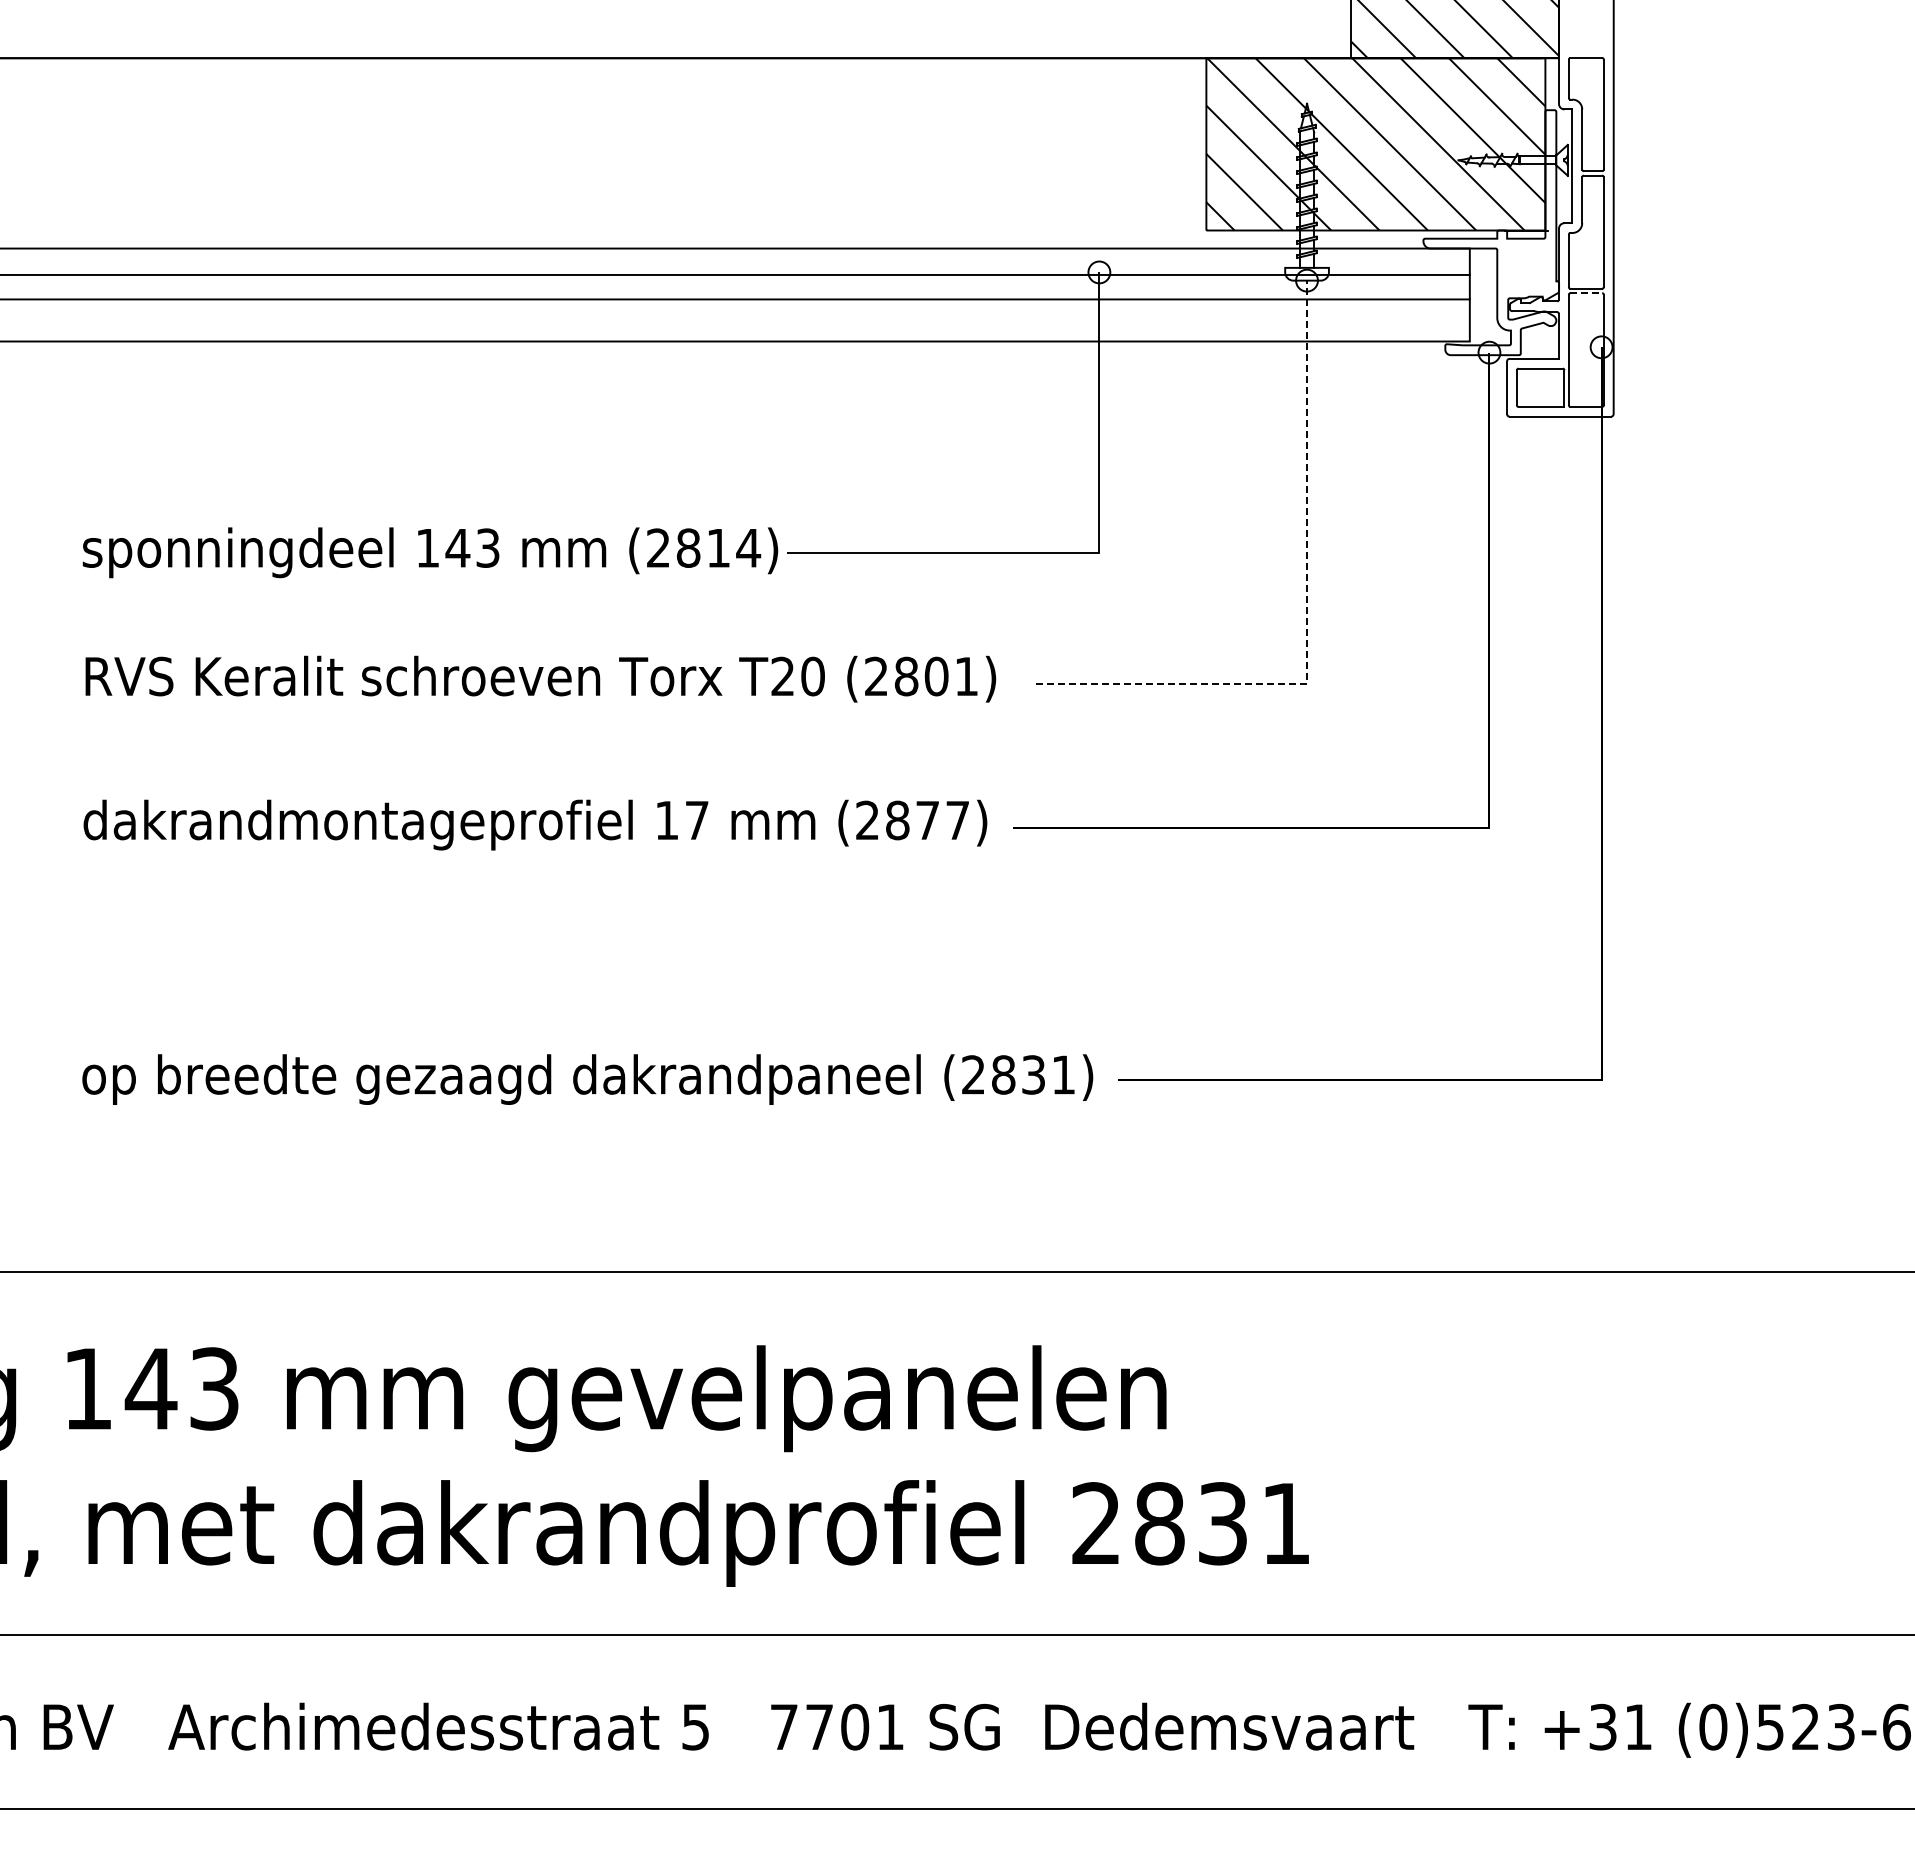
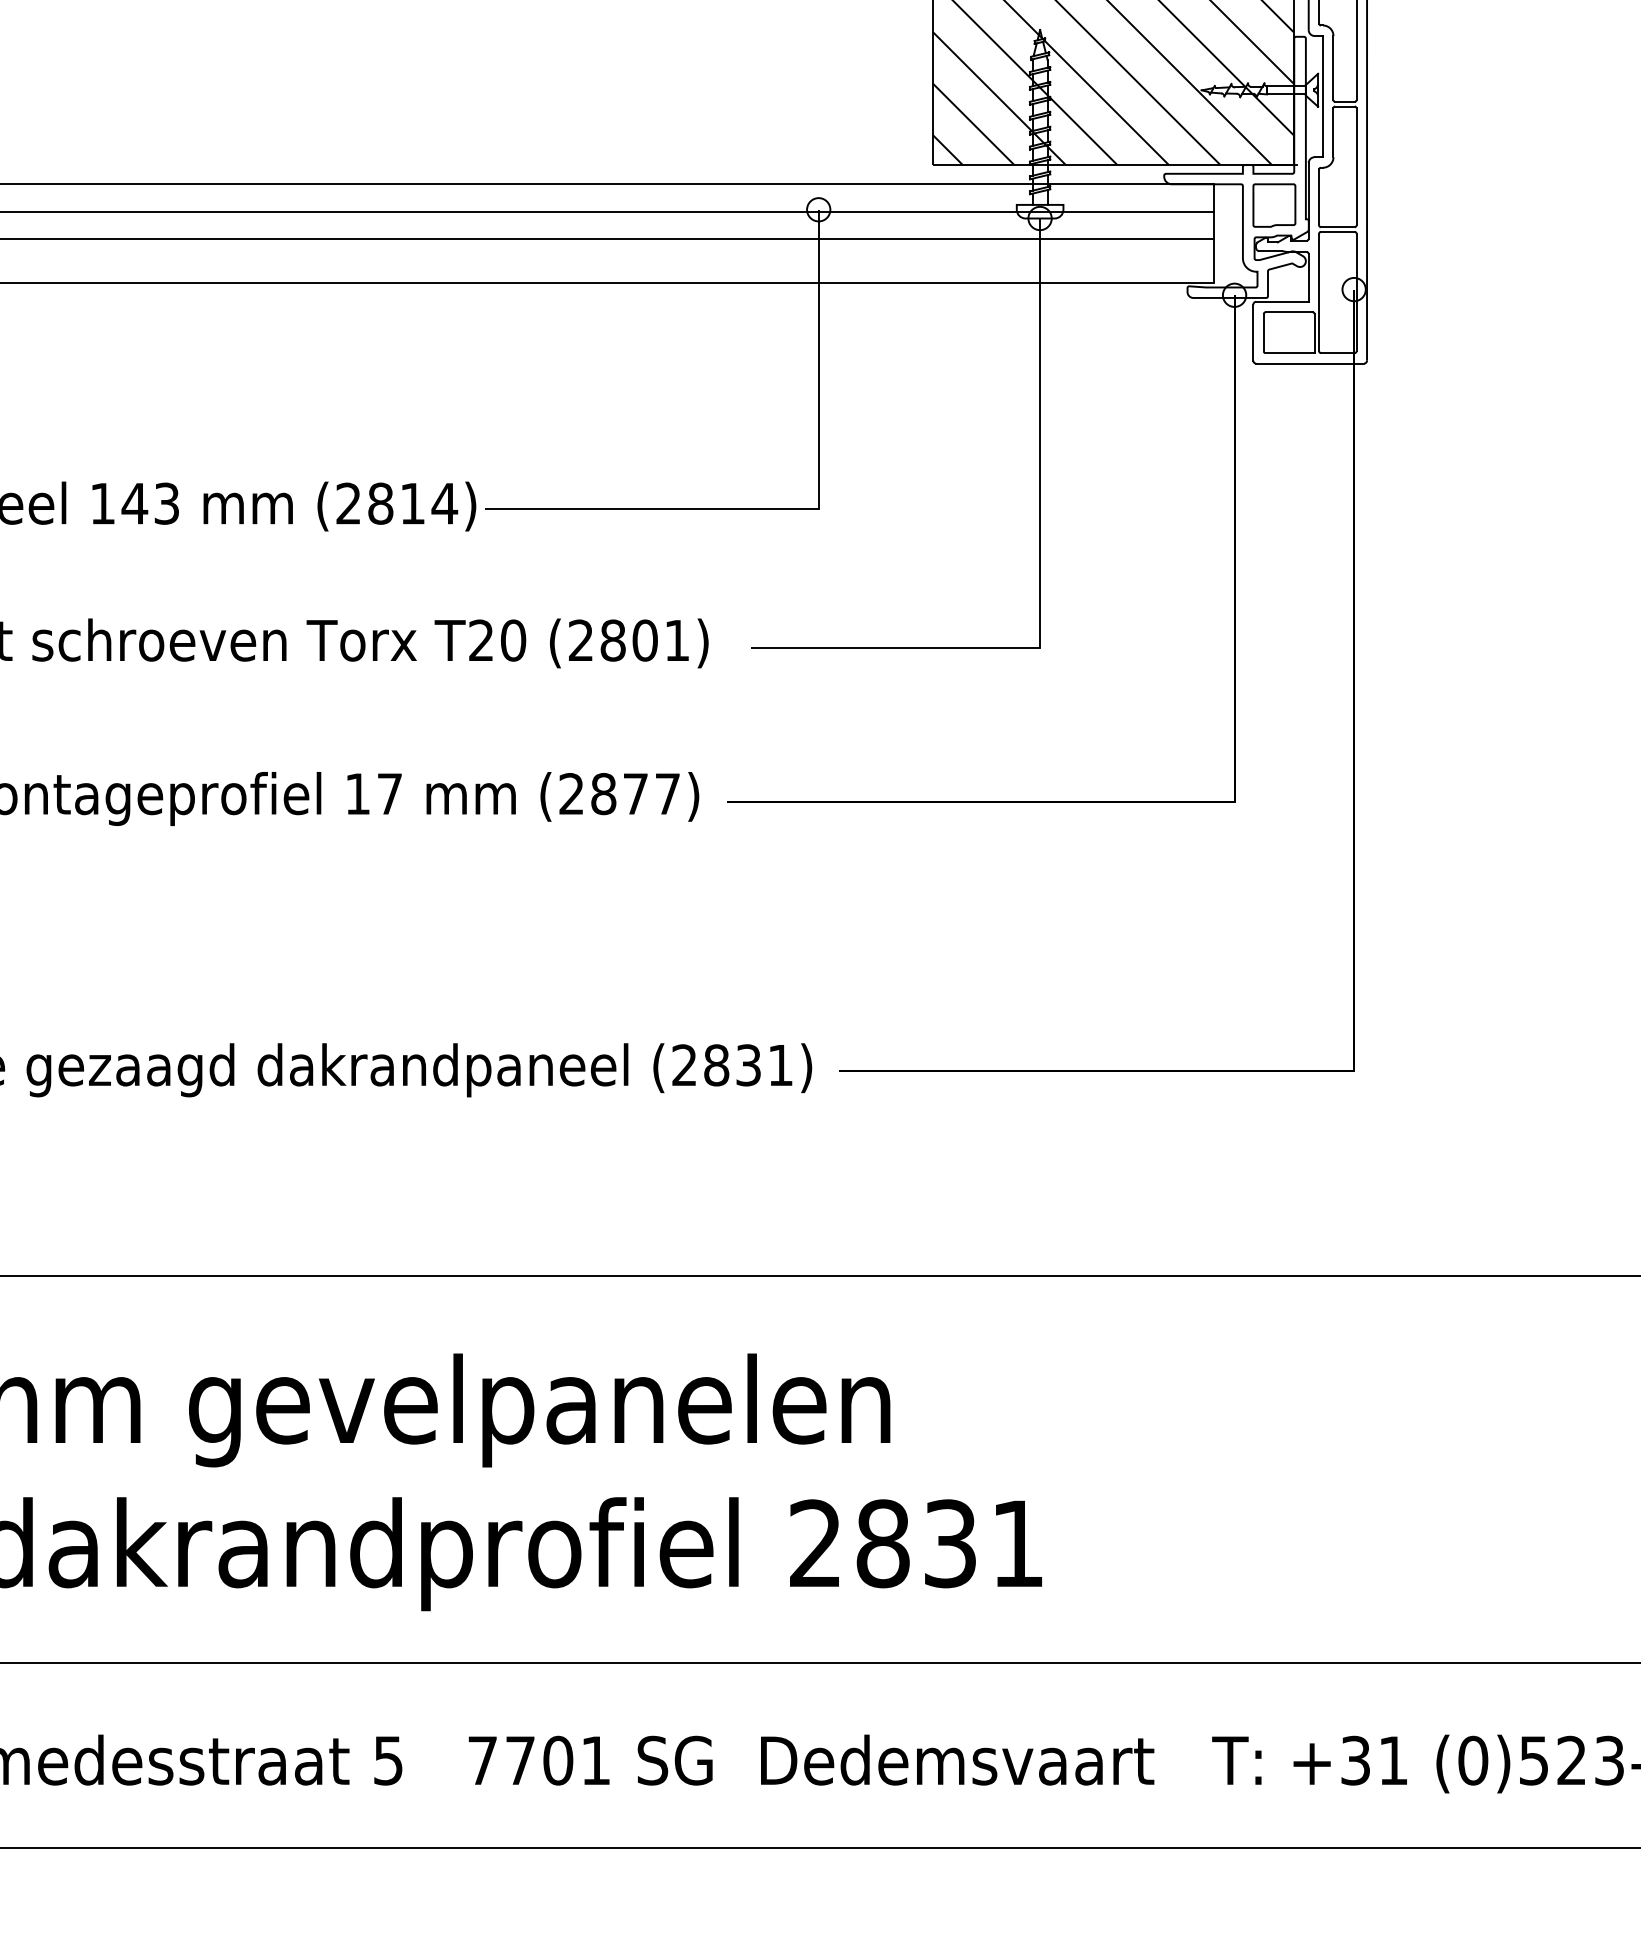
part: (1526, 268) -> (1274, 205), added
line: (1586, 293) -> (1338, 232), dashed -> solid
line: (1307, 618) -> (1040, 578), dashed -> solid

